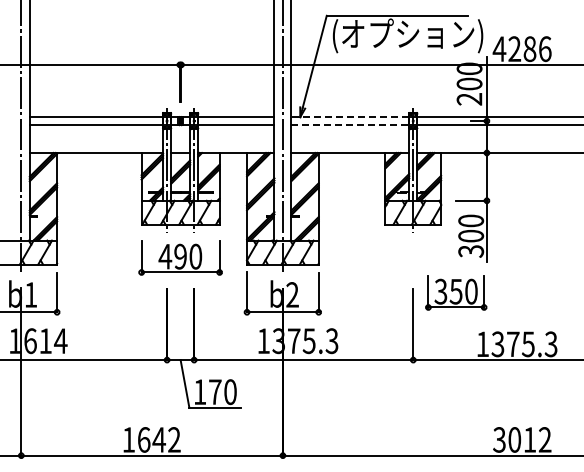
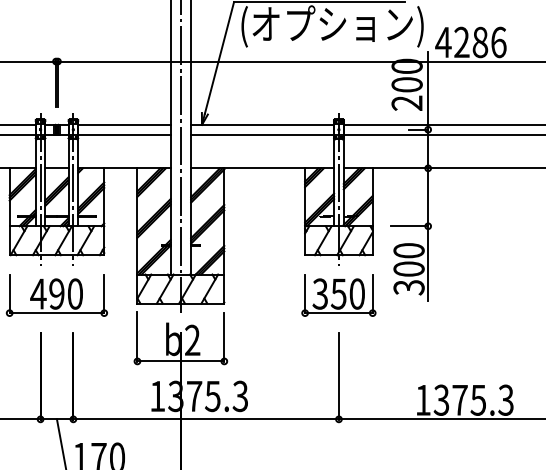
line: (350, 117) -> (262, 125), dashed -> solid
line: (350, 125) -> (262, 135), dashed -> solid
part: (456, 292) -> (339, 295), moved

